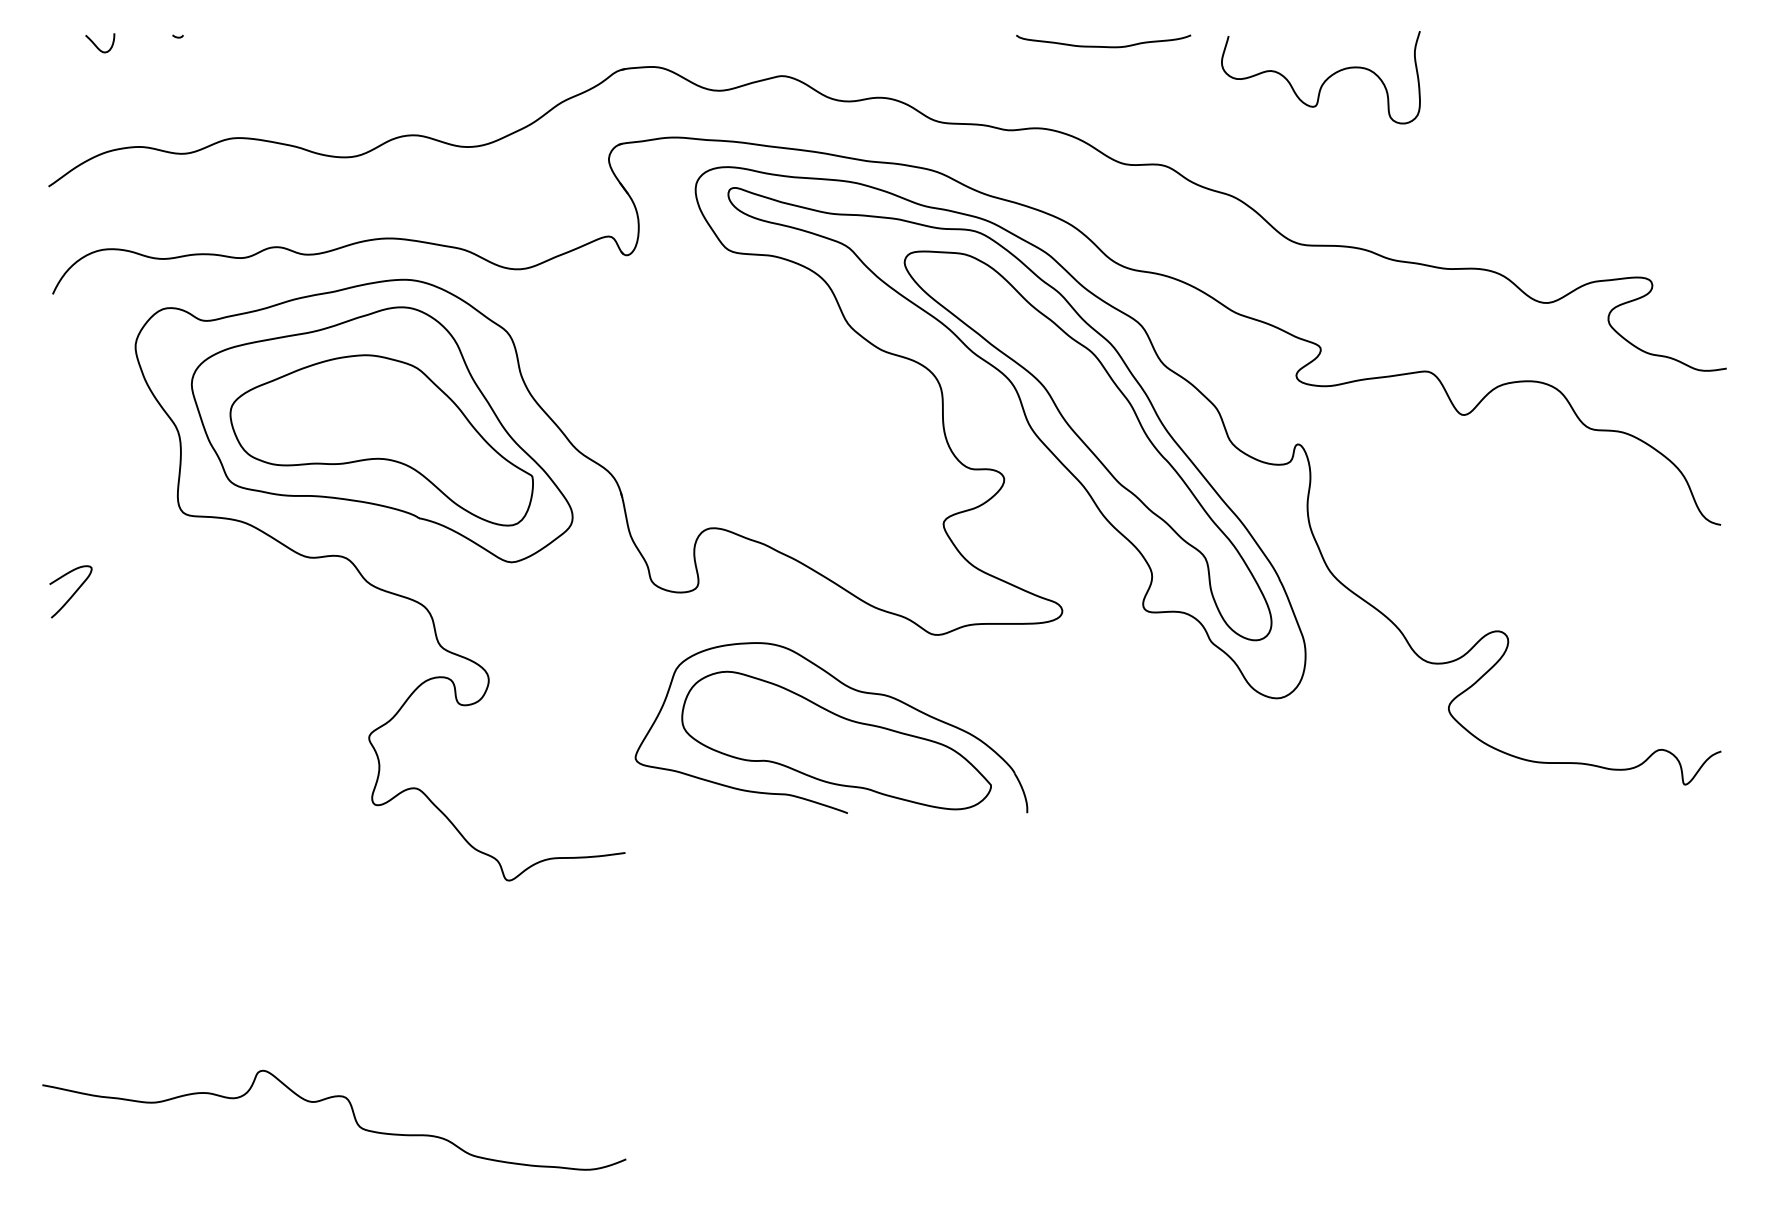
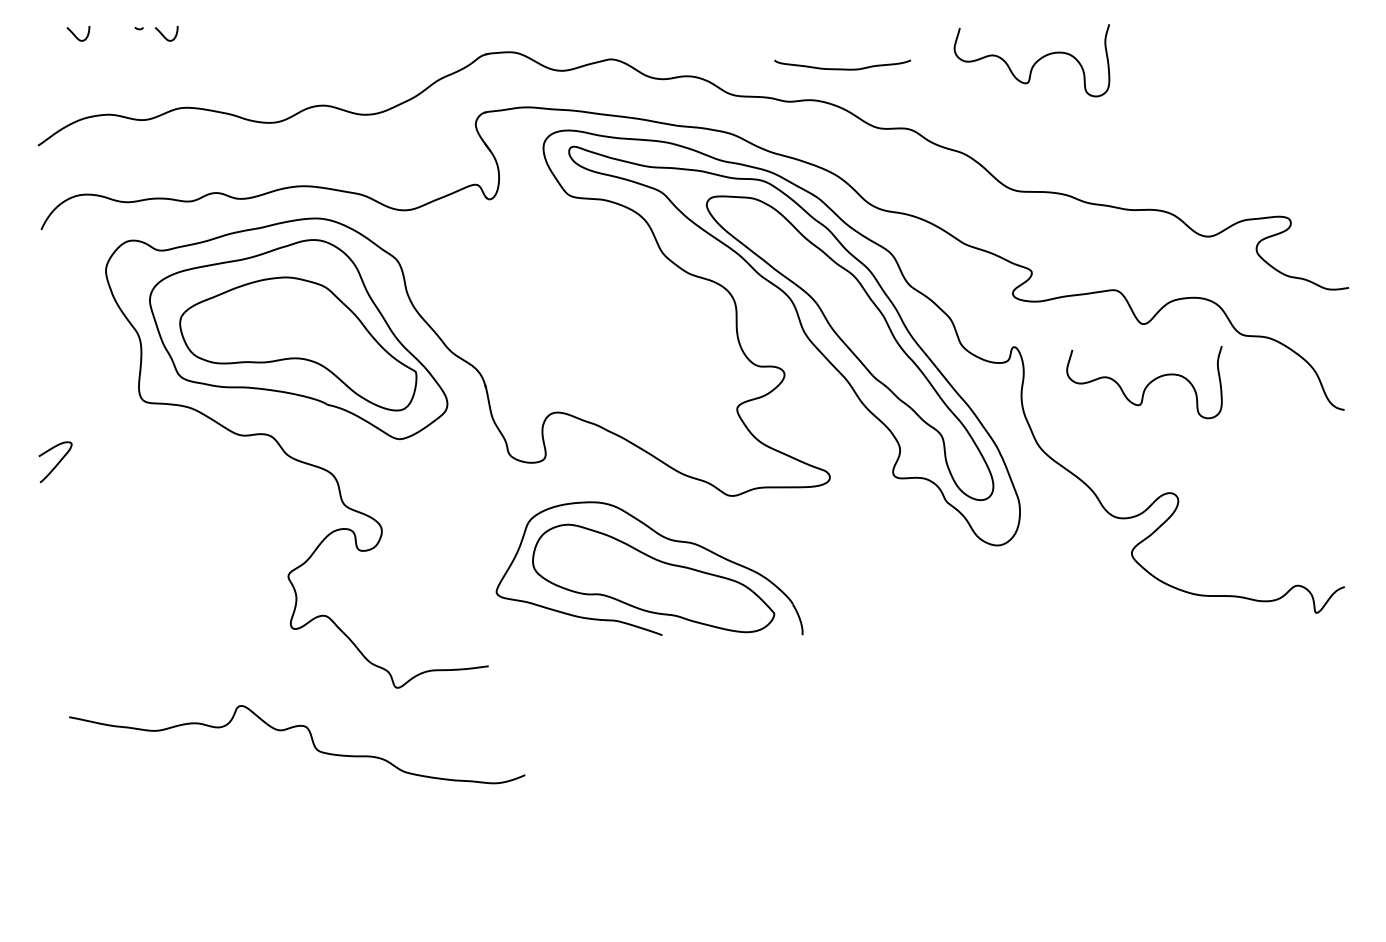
curve: (210, 46) -> (164, 36), added
curve: (1103, 46) -> (842, 69), moved
curve: (1468, 492) -> (1147, 384), added
curve: (352, 1113) -> (311, 739), moved

